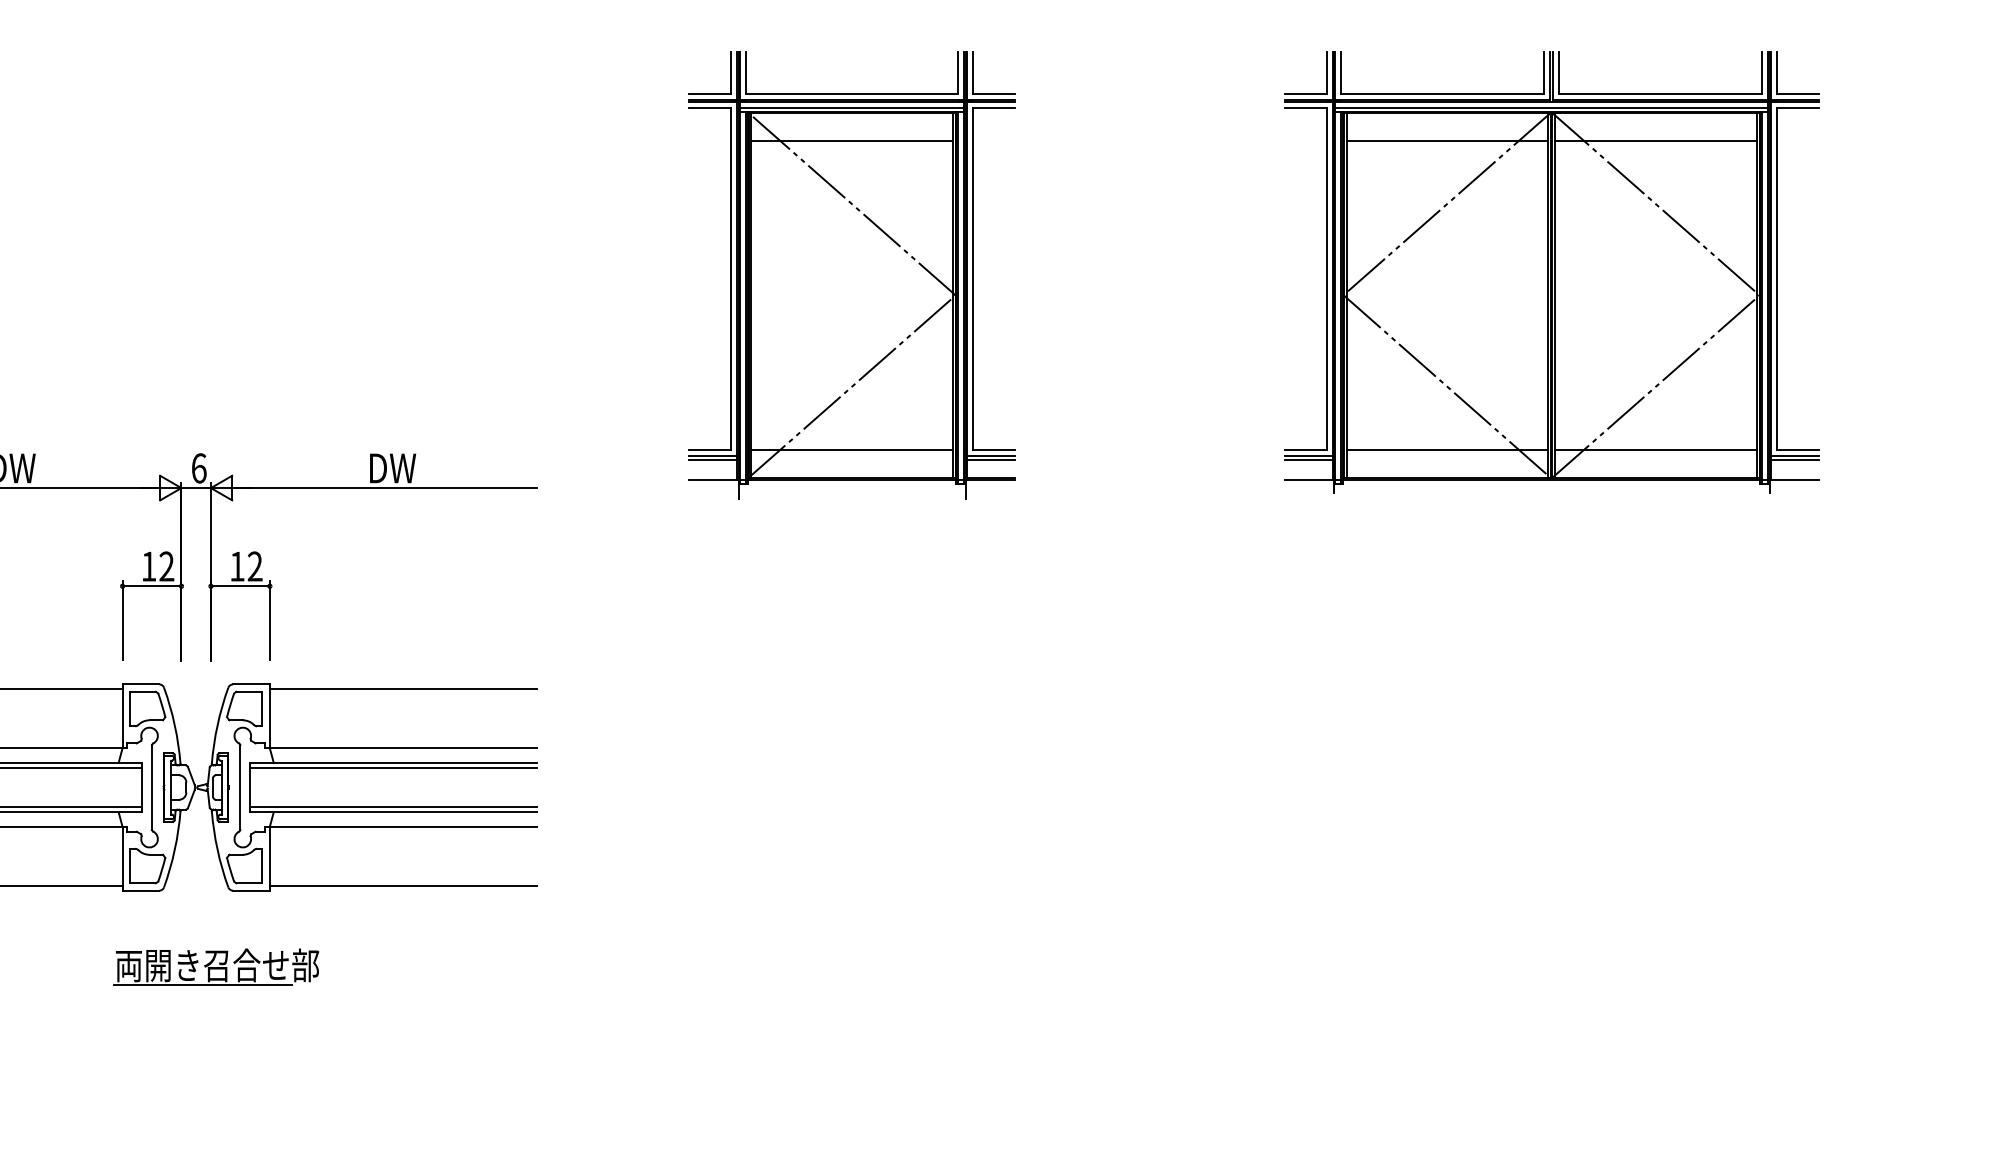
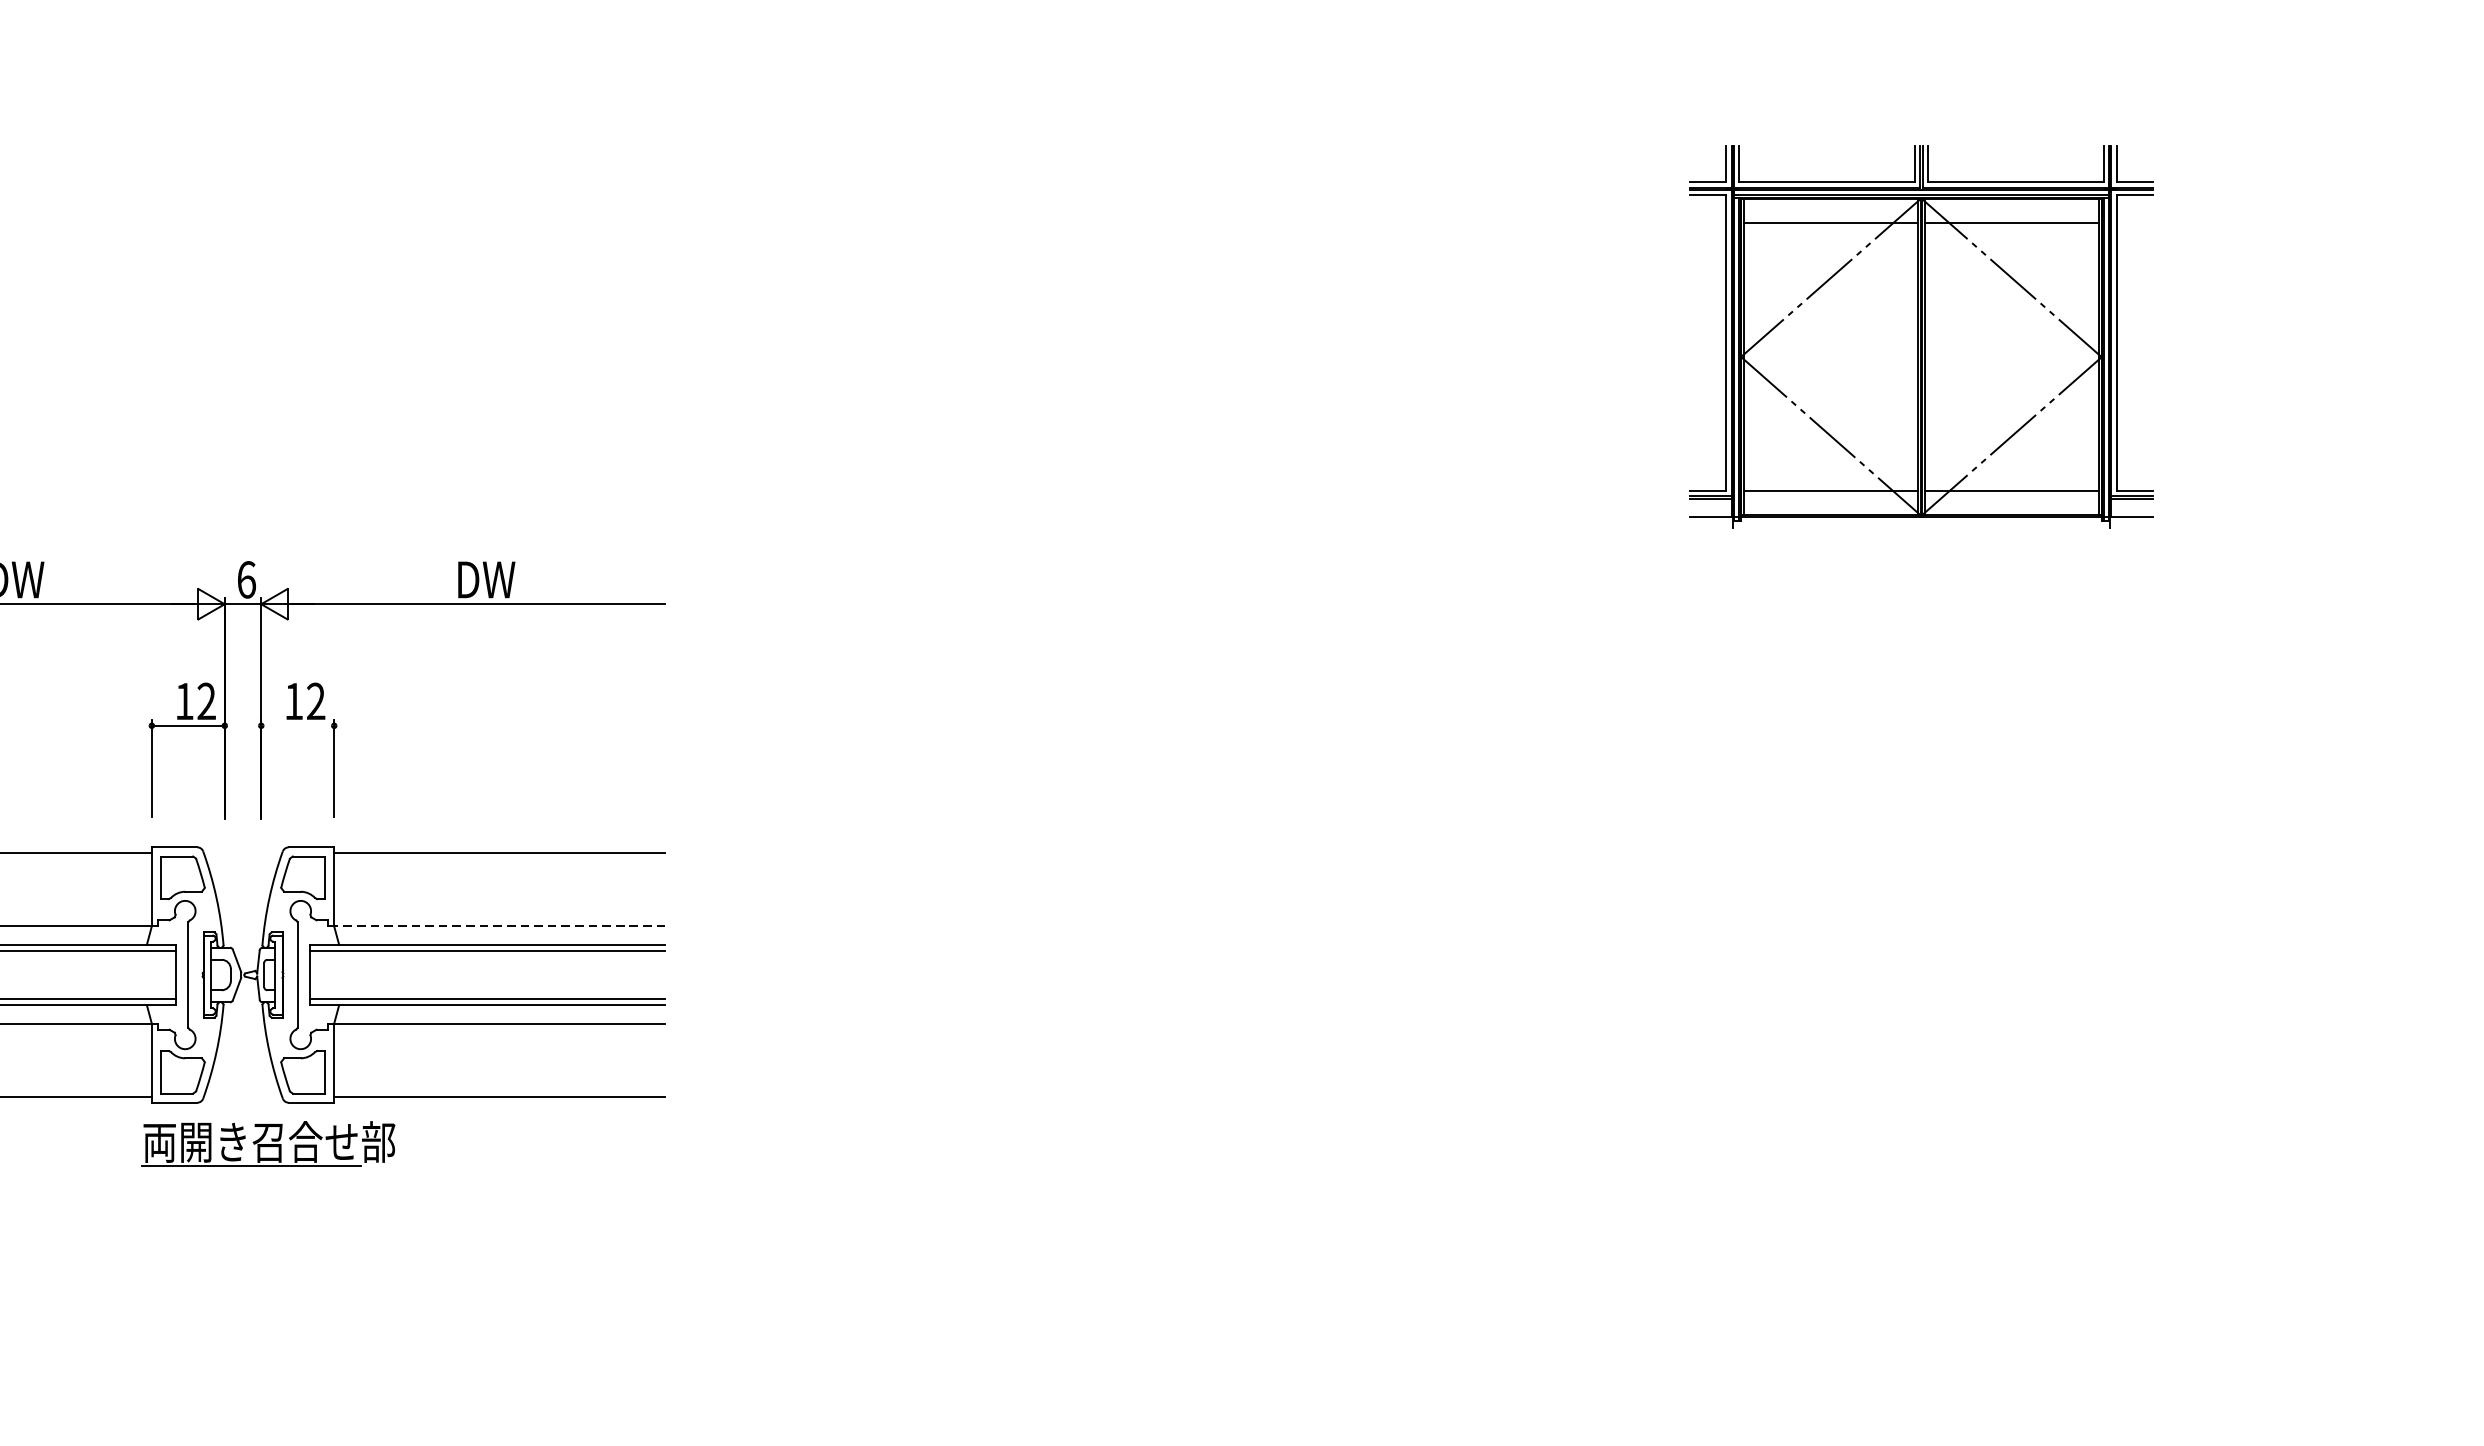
part: (1551, 272) -> (1921, 337), size x0.7
part: (851, 275) -> (1054, 341), removed
line: (239, 586) -> (296, 726), removed
line: (403, 748) -> (499, 926), solid -> dashed
part: (216, 966) -> (268, 1143), moved

